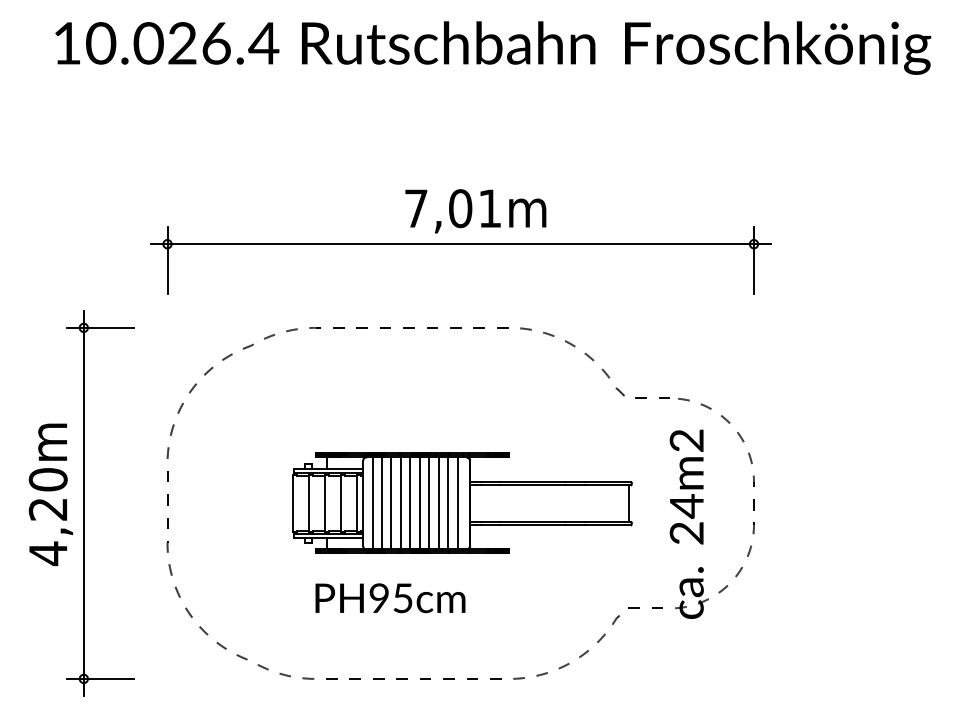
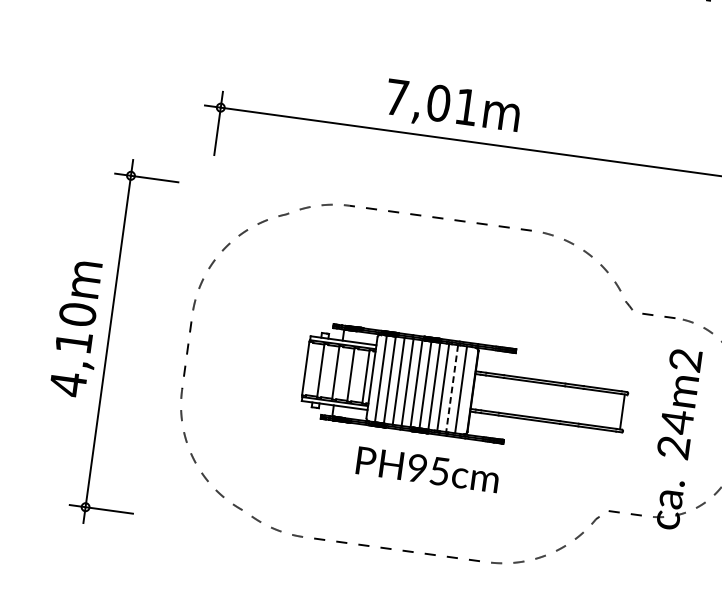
text: (475, 211) -> (452, 107), moved
line: (448, 503) -> (452, 388), solid -> dashed
text: (47, 509) -> (73, 342), 4,20m -> 4,10m
text: (390, 598) -> (427, 470), moved

